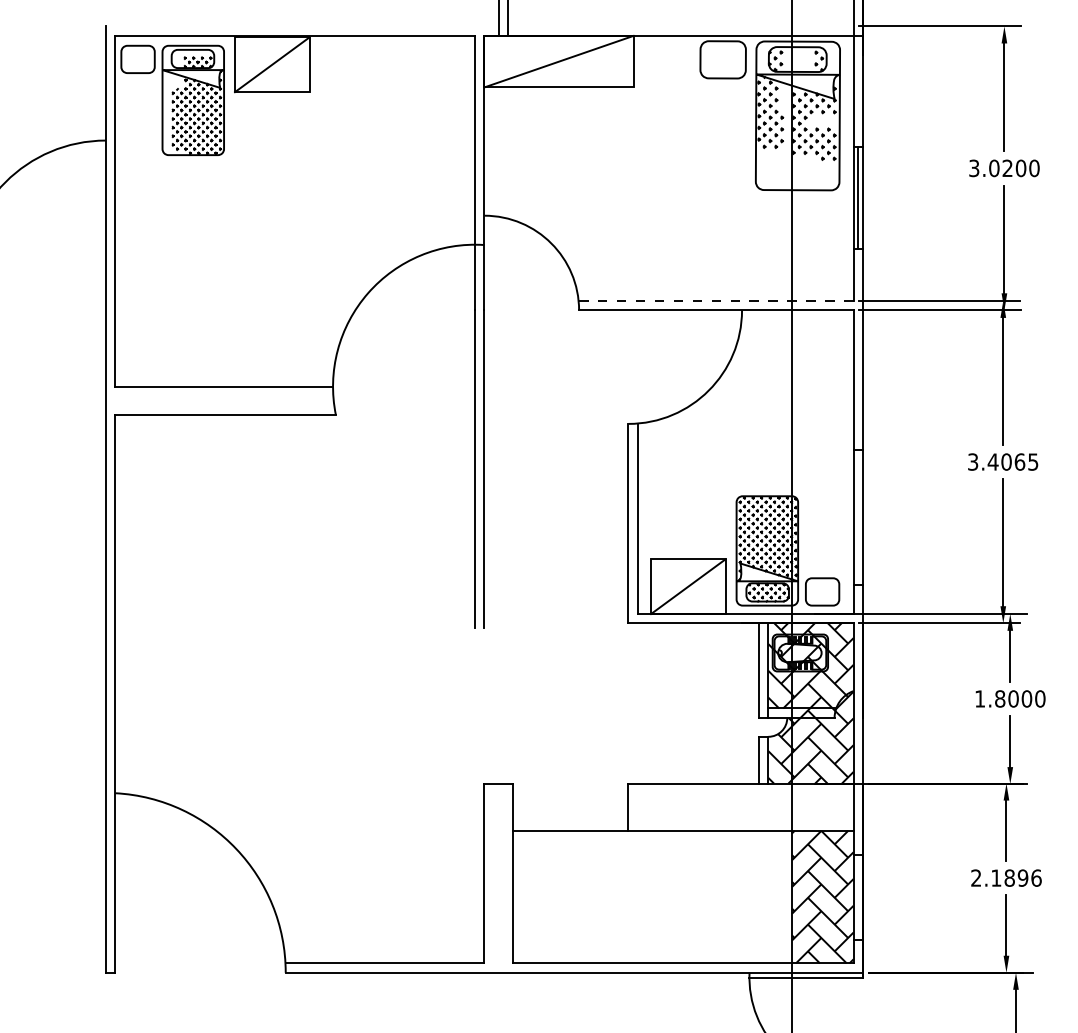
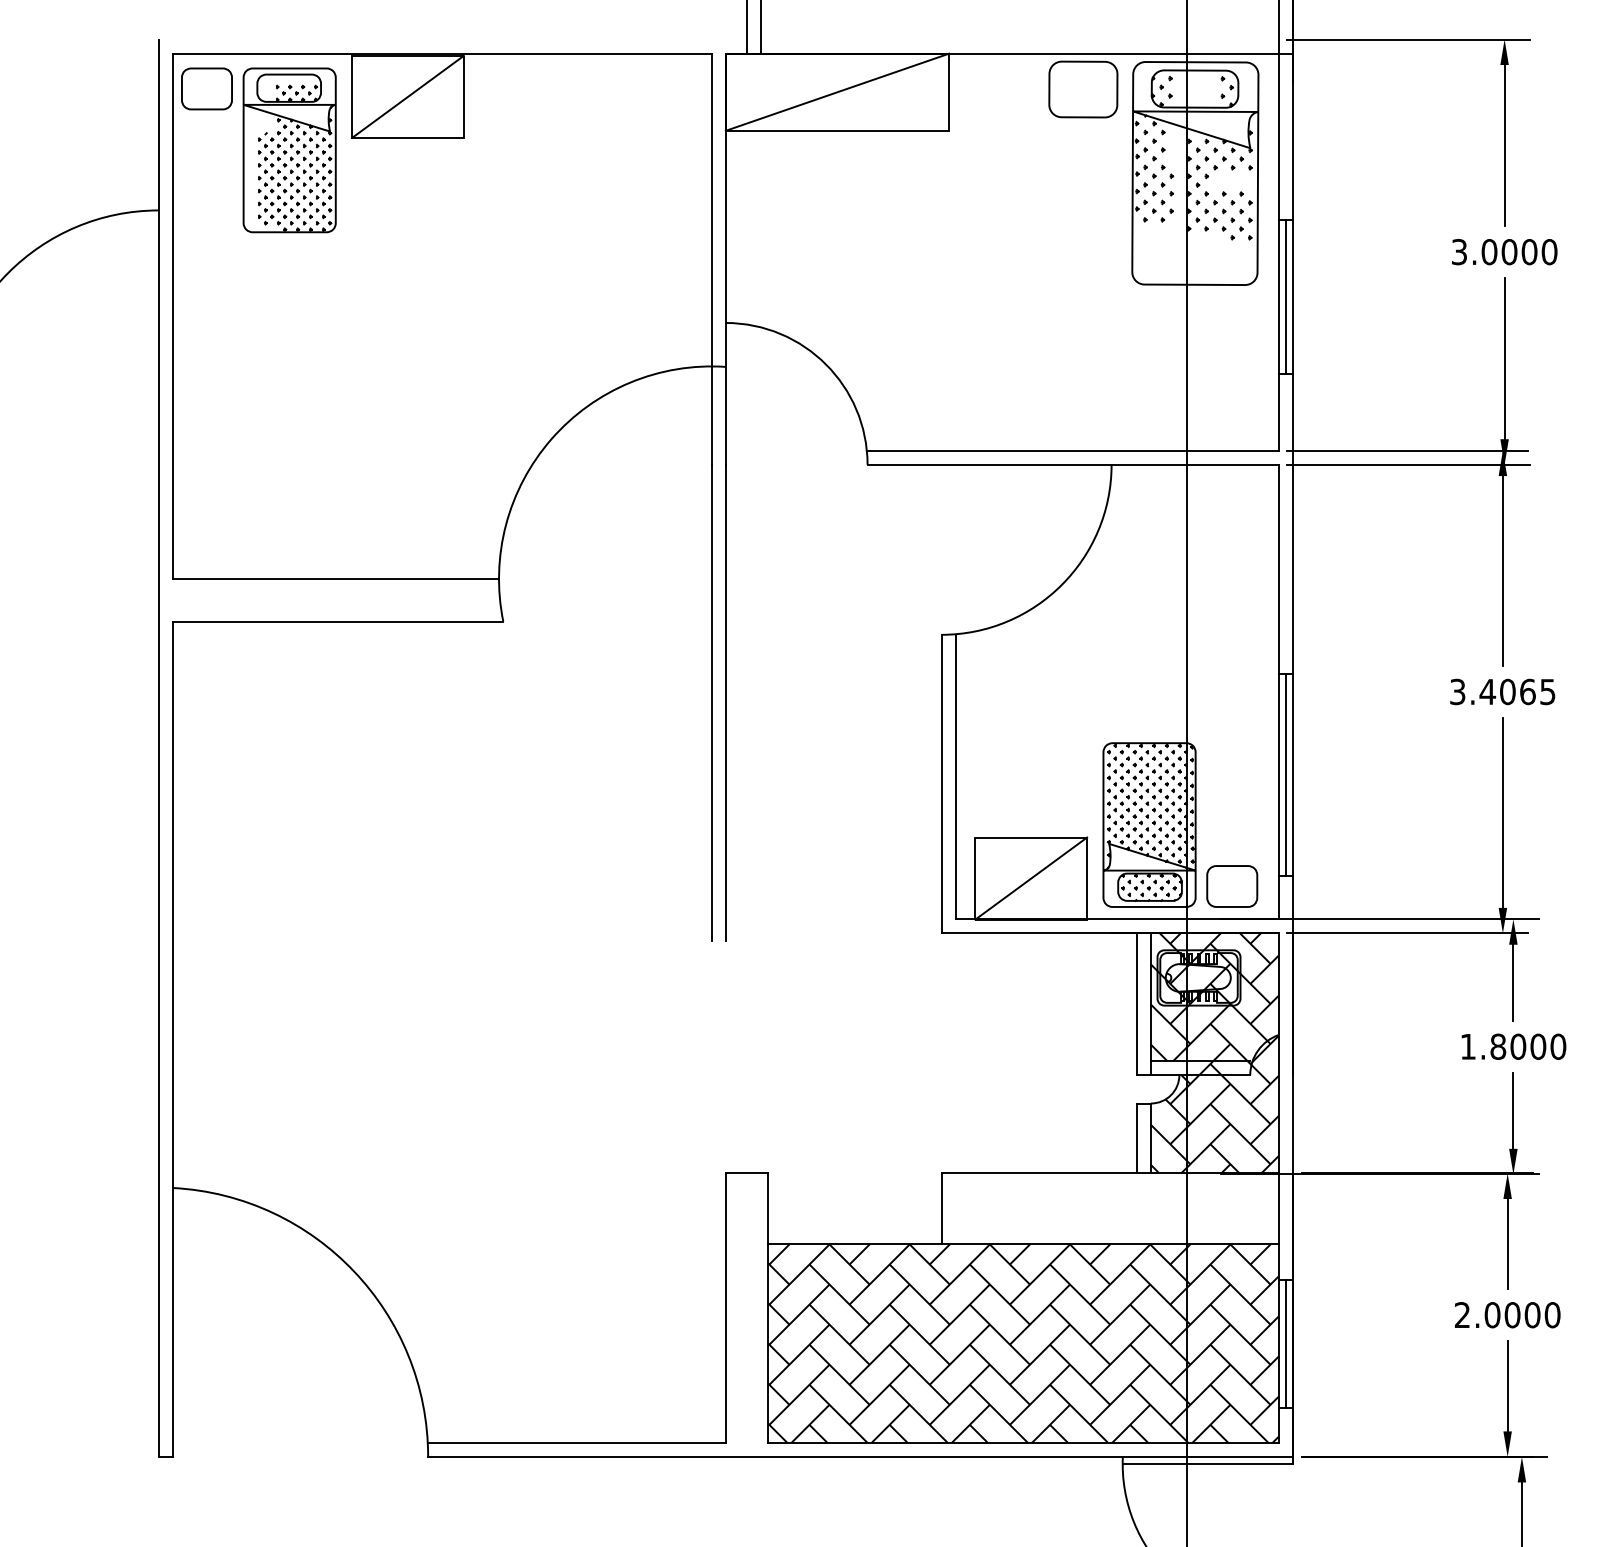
text: (1007, 168) -> (1509, 252), 3.0200 -> 3.0000
line: (716, 300) -> (1073, 449), dashed -> solid
line: (858, 517) -> (1286, 774), added
text: (1016, 877) -> (1522, 1314), 2.1896 -> 2.0000
hatch: (652, 896) -> (977, 1342), added
line: (858, 897) -> (1286, 1344), added

